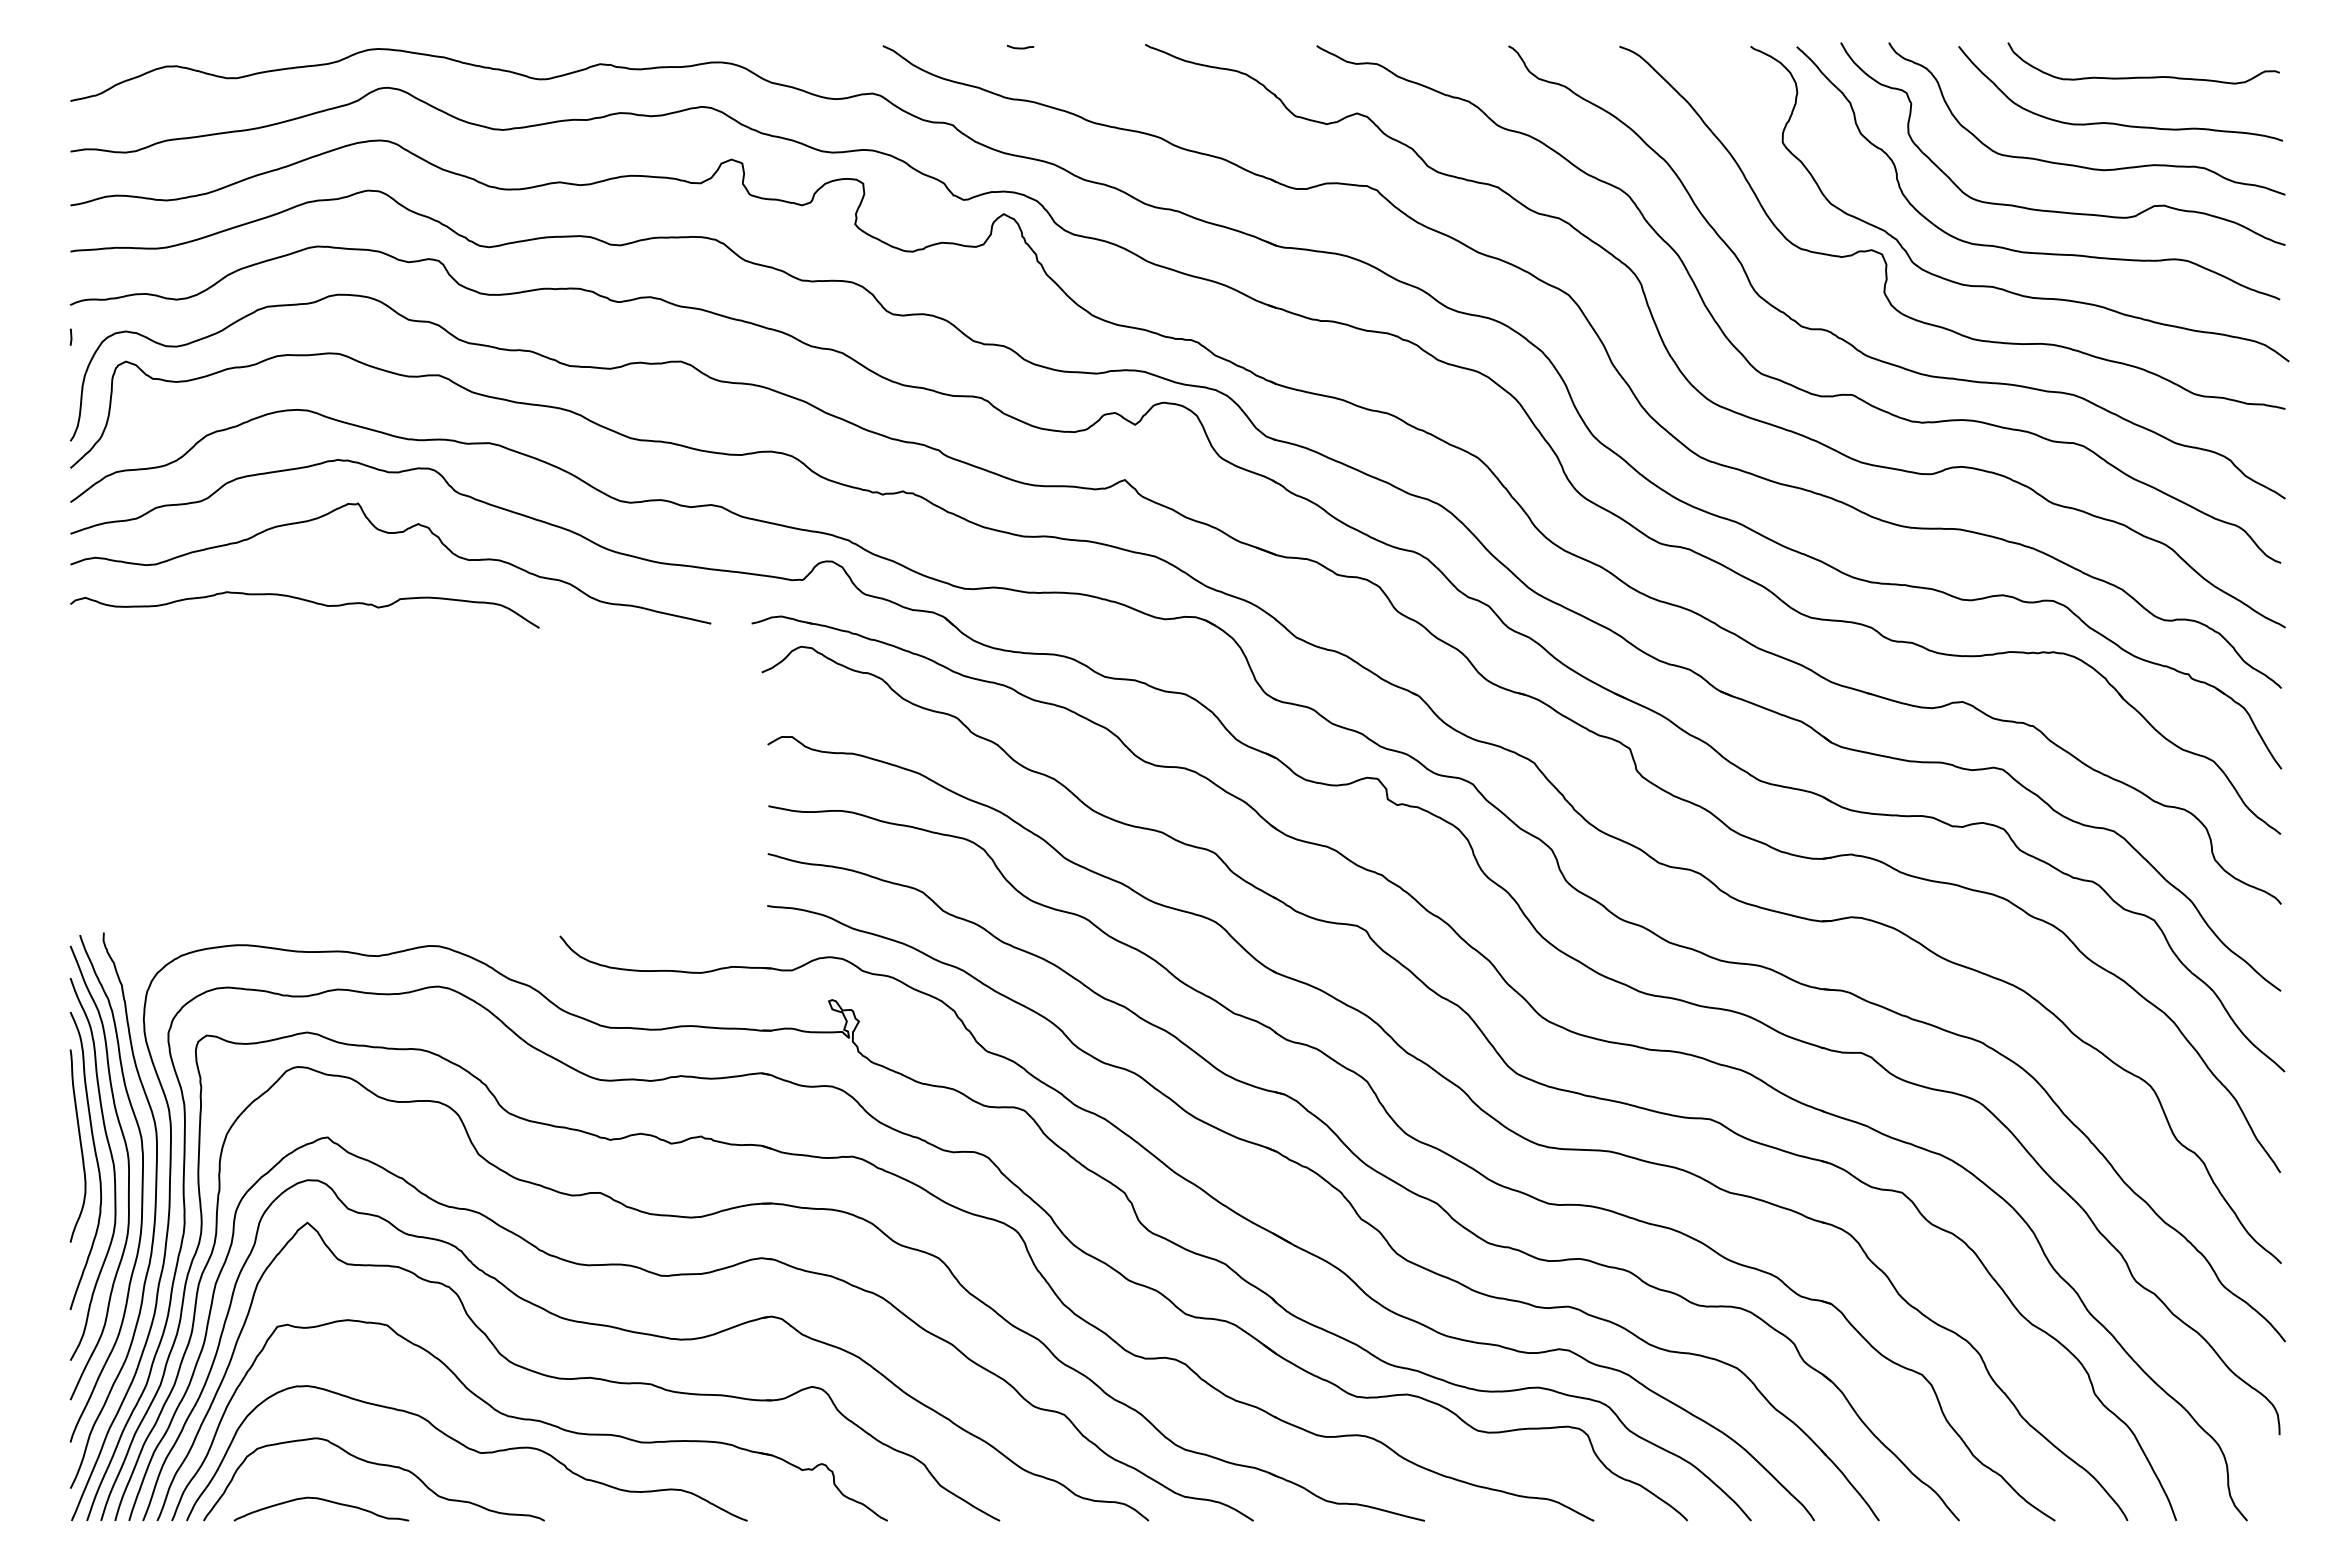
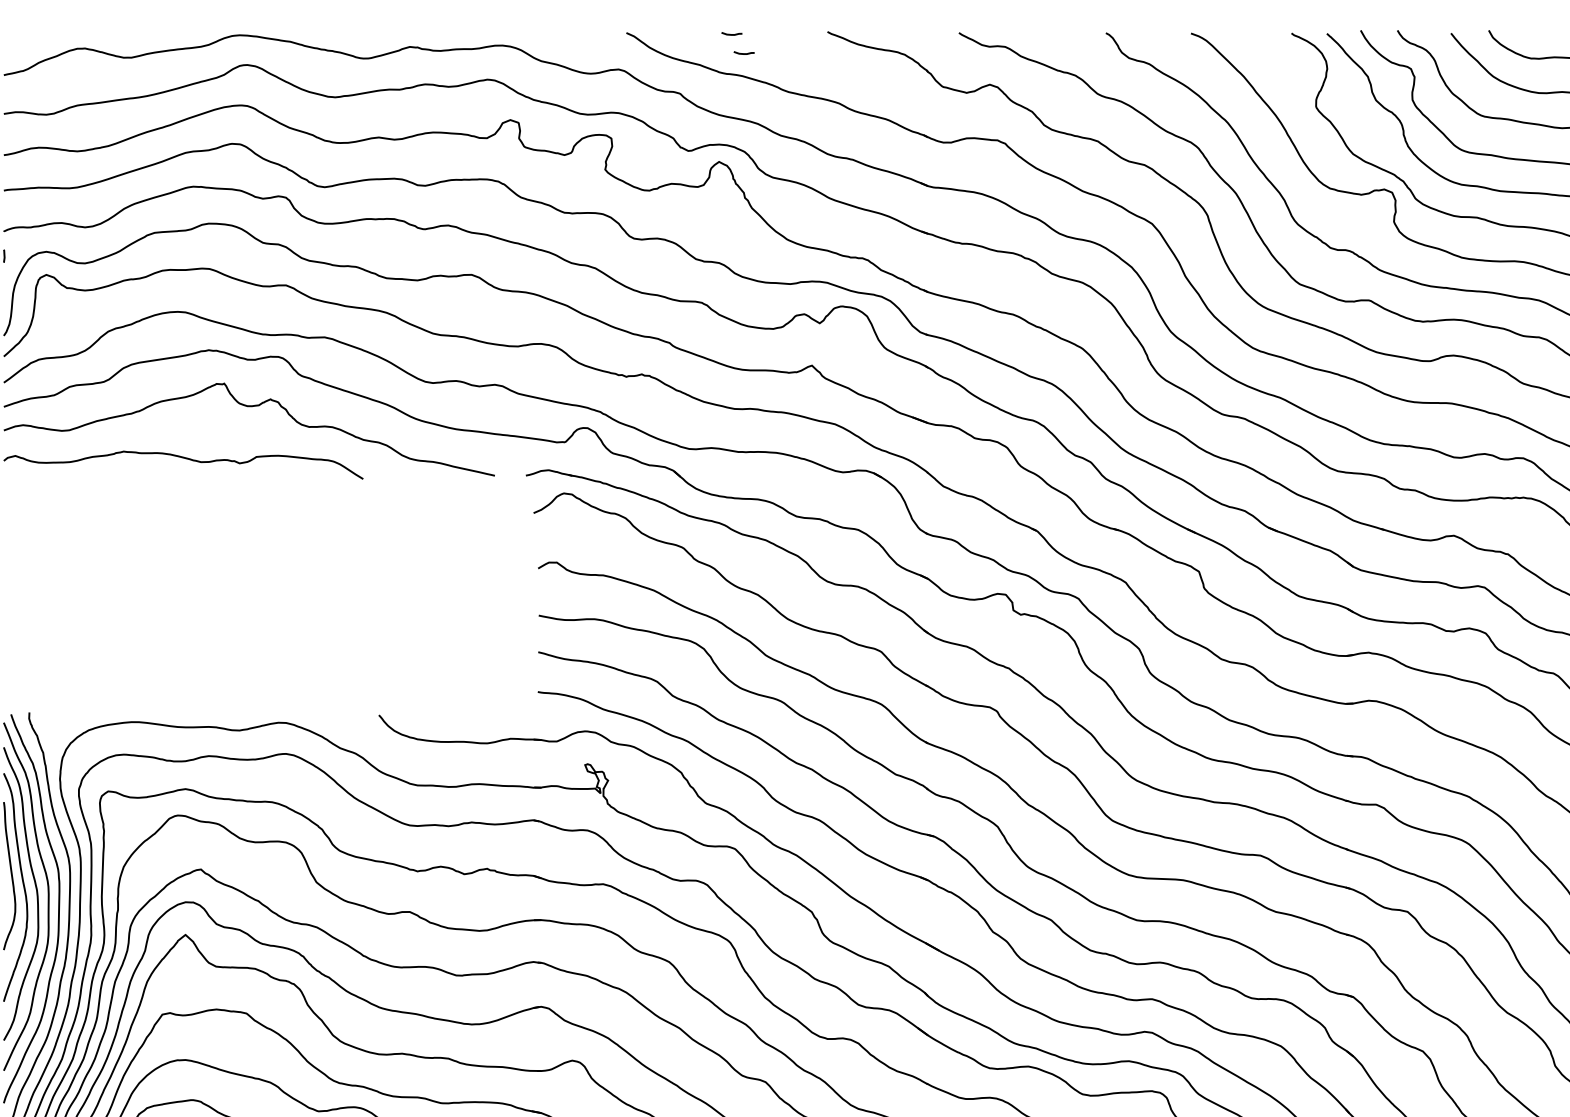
curve: (1036, 72) -> (744, 53), added

